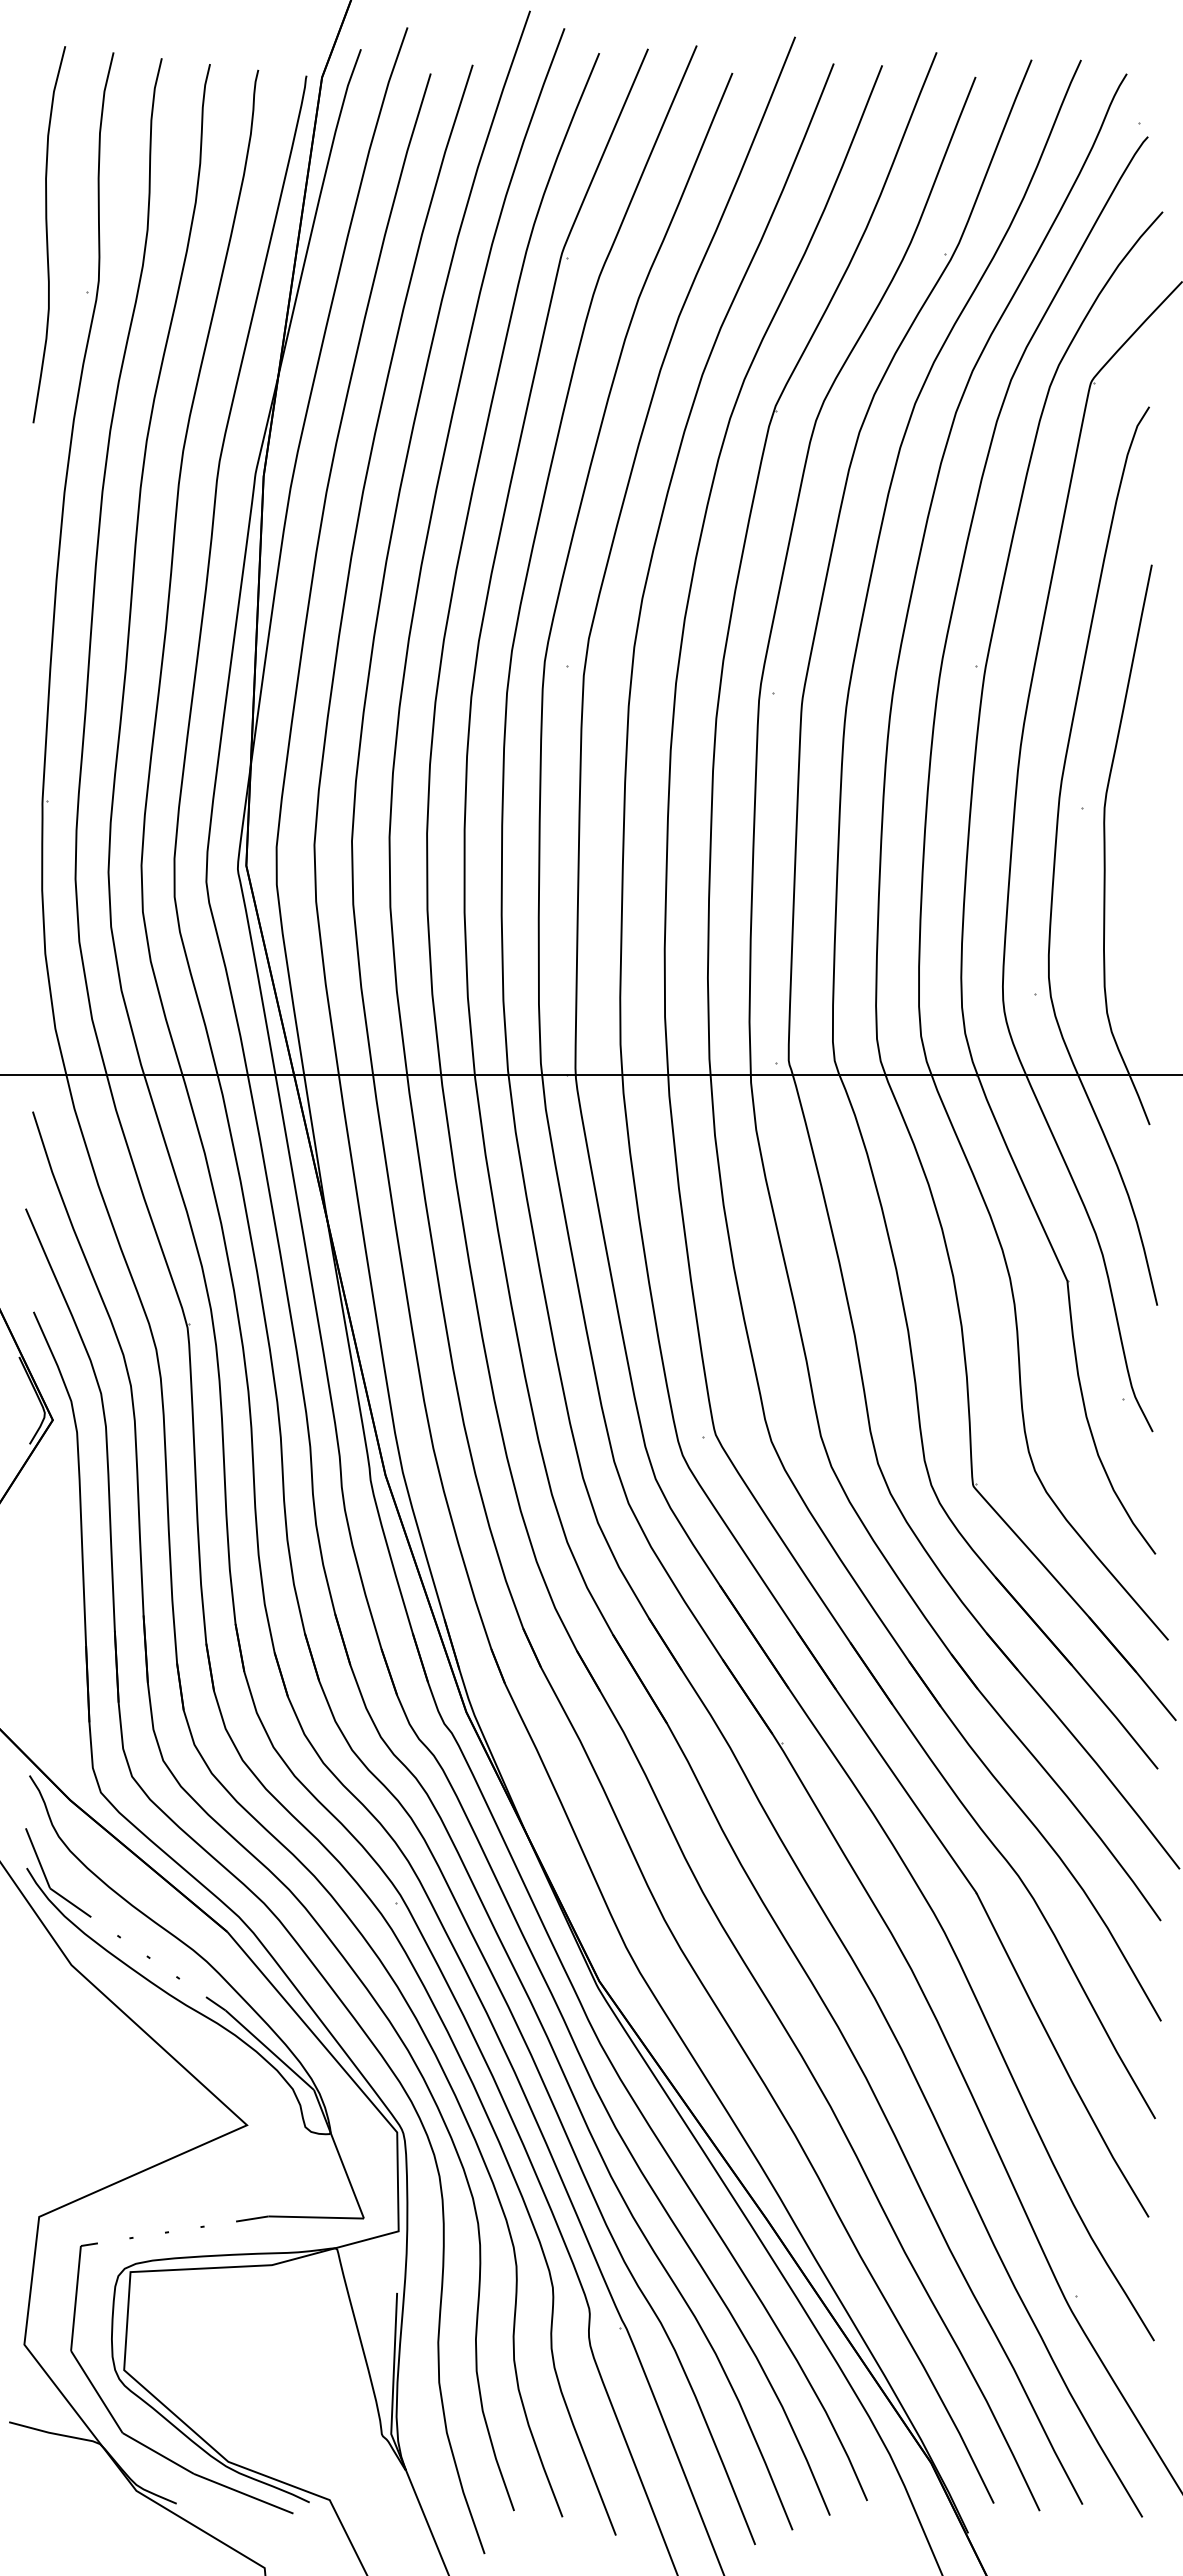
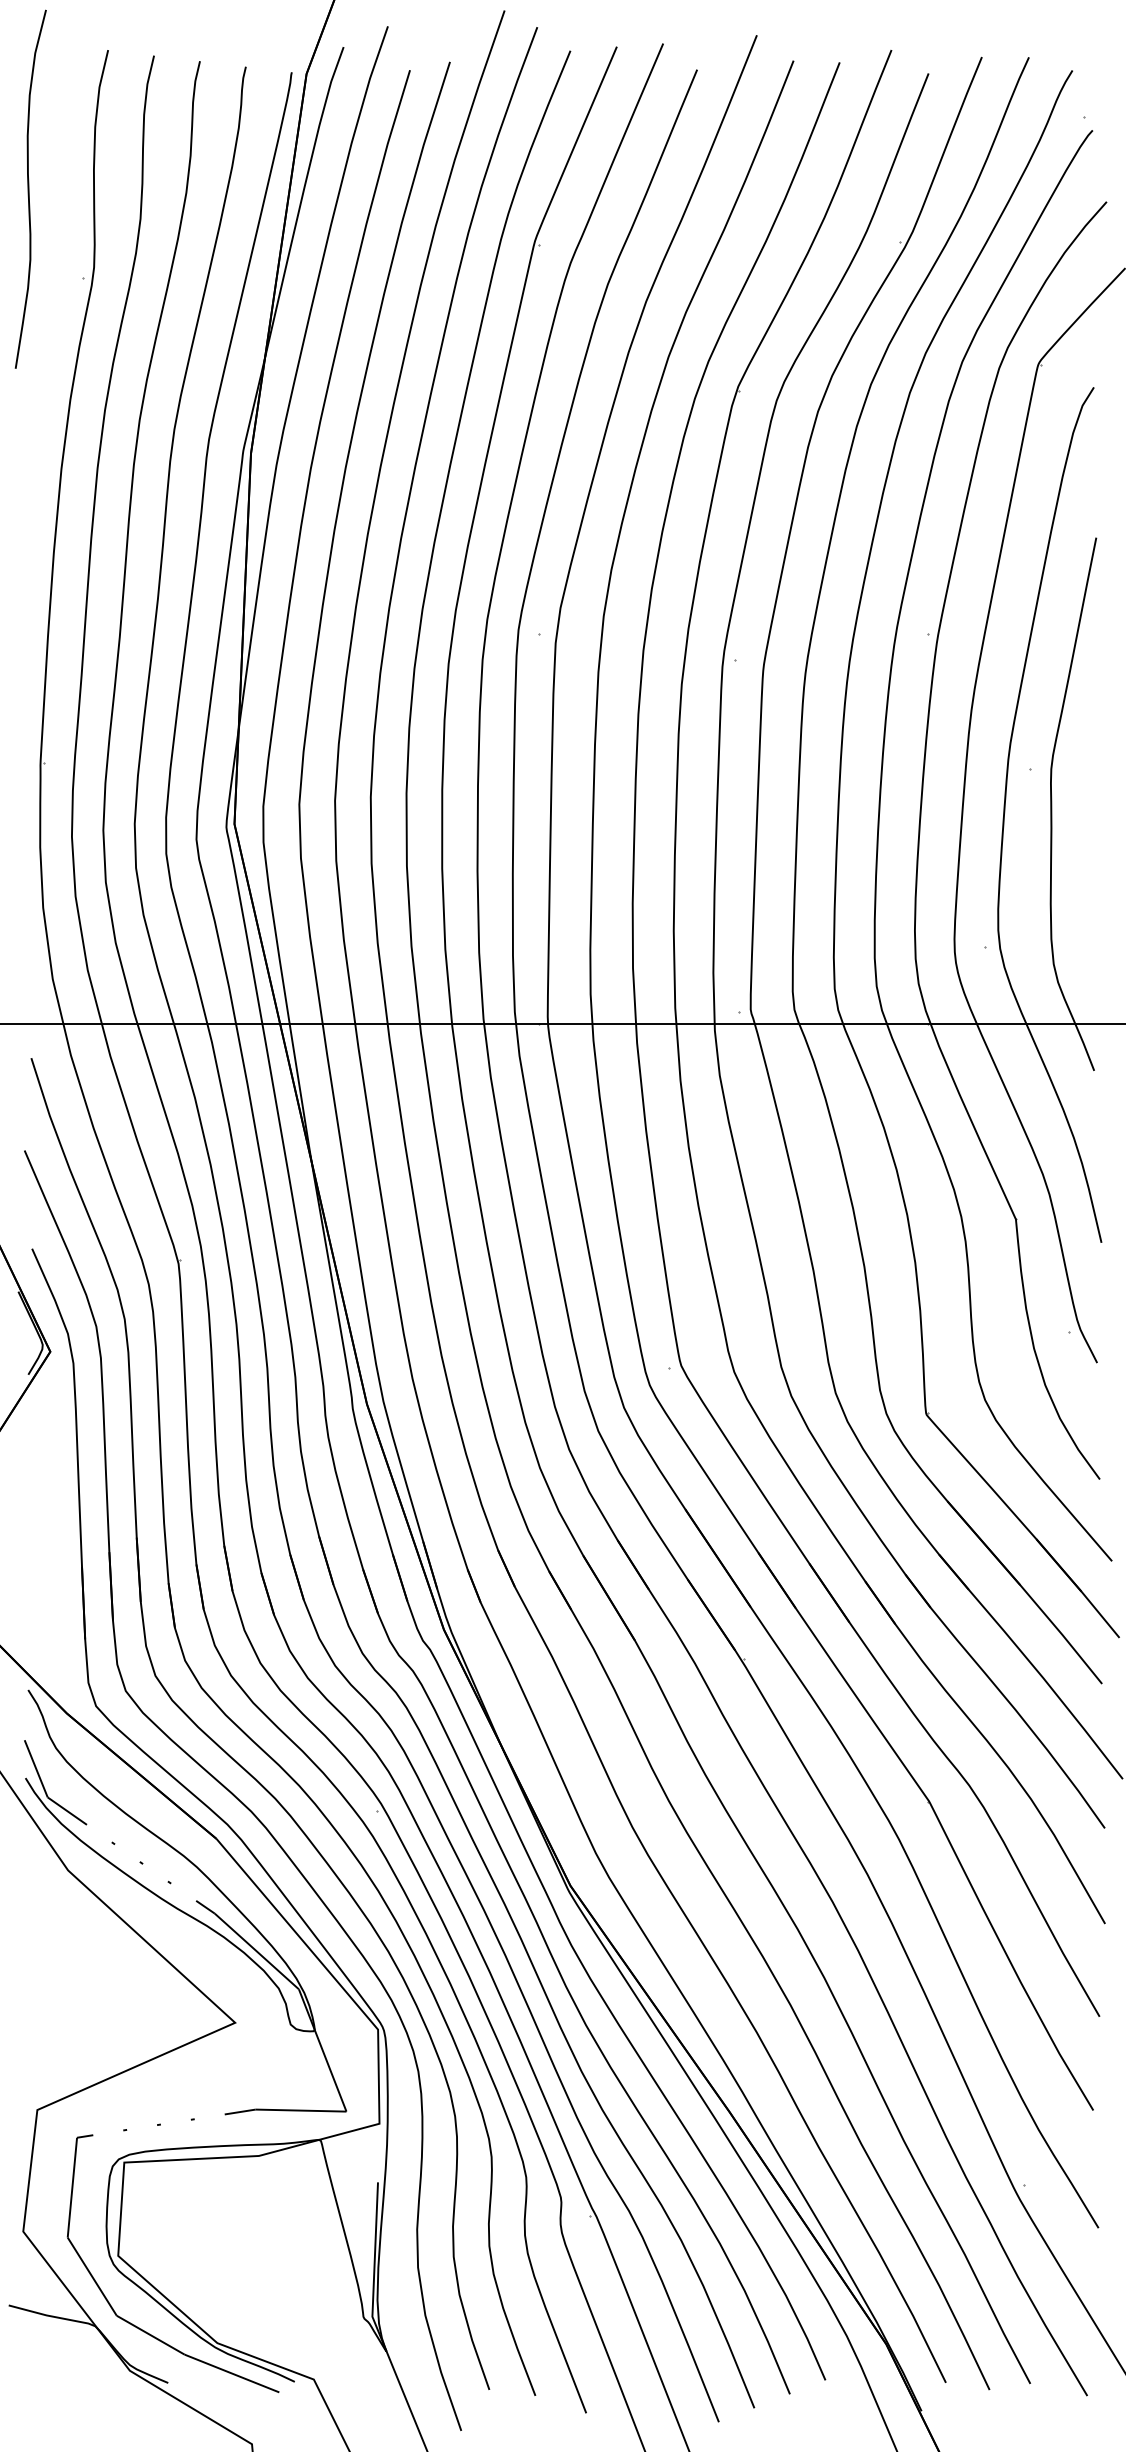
curve: (47, 234) -> (29, 189), moved

